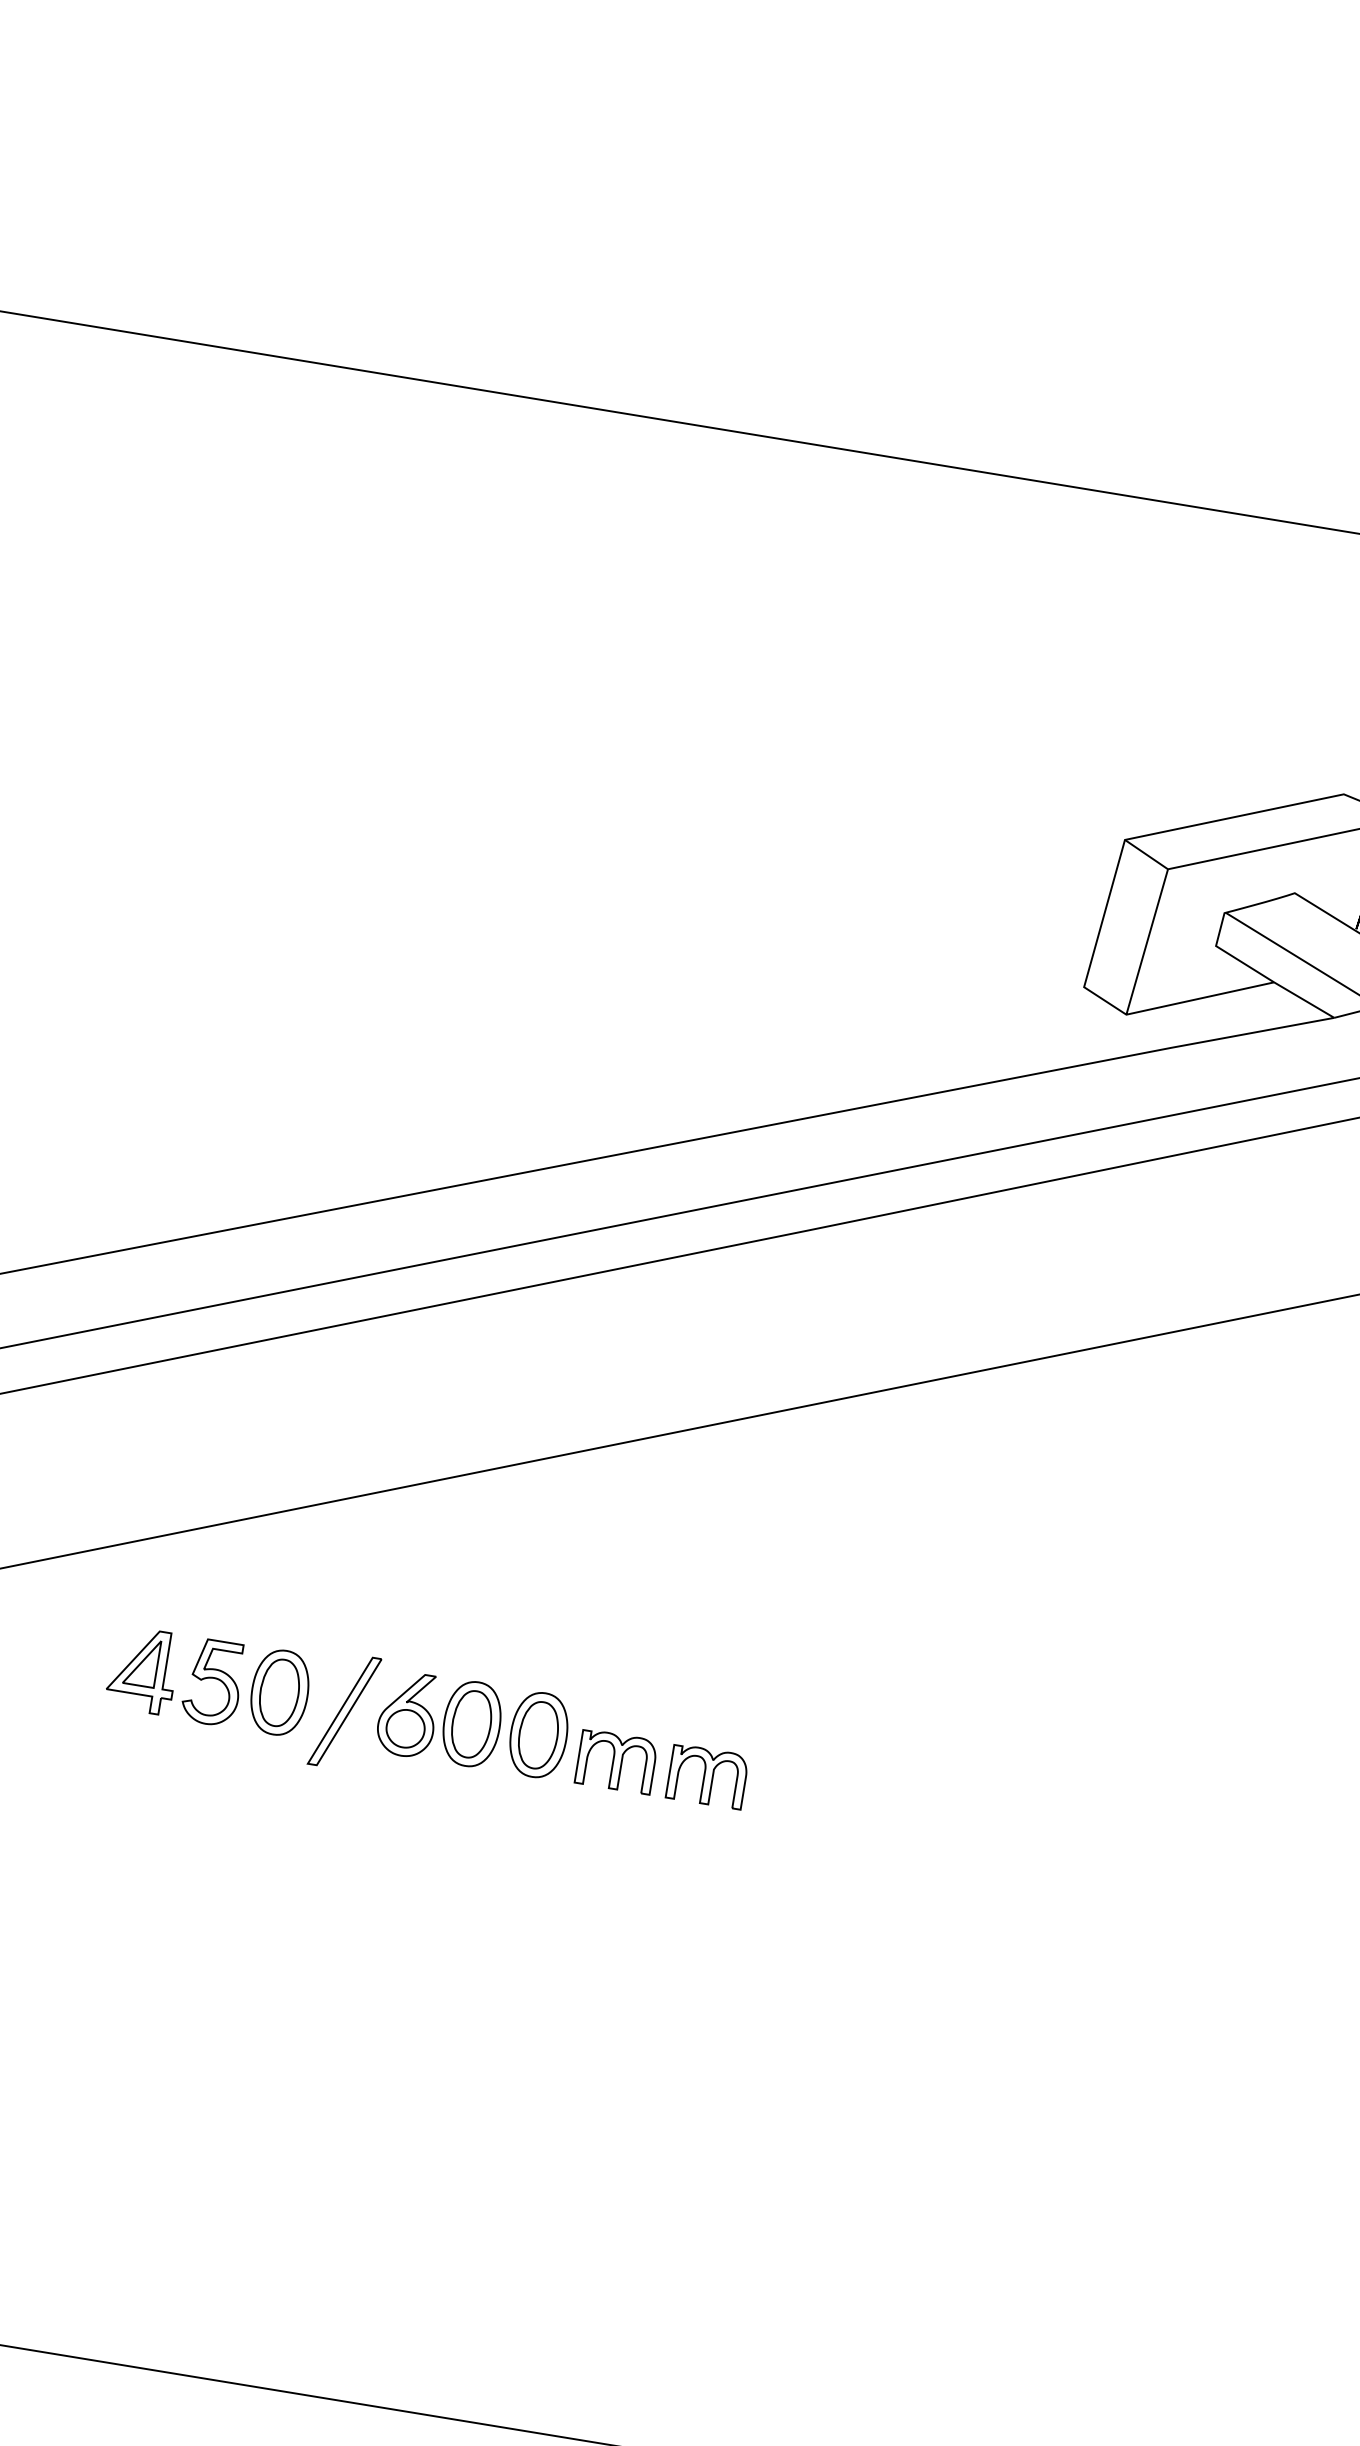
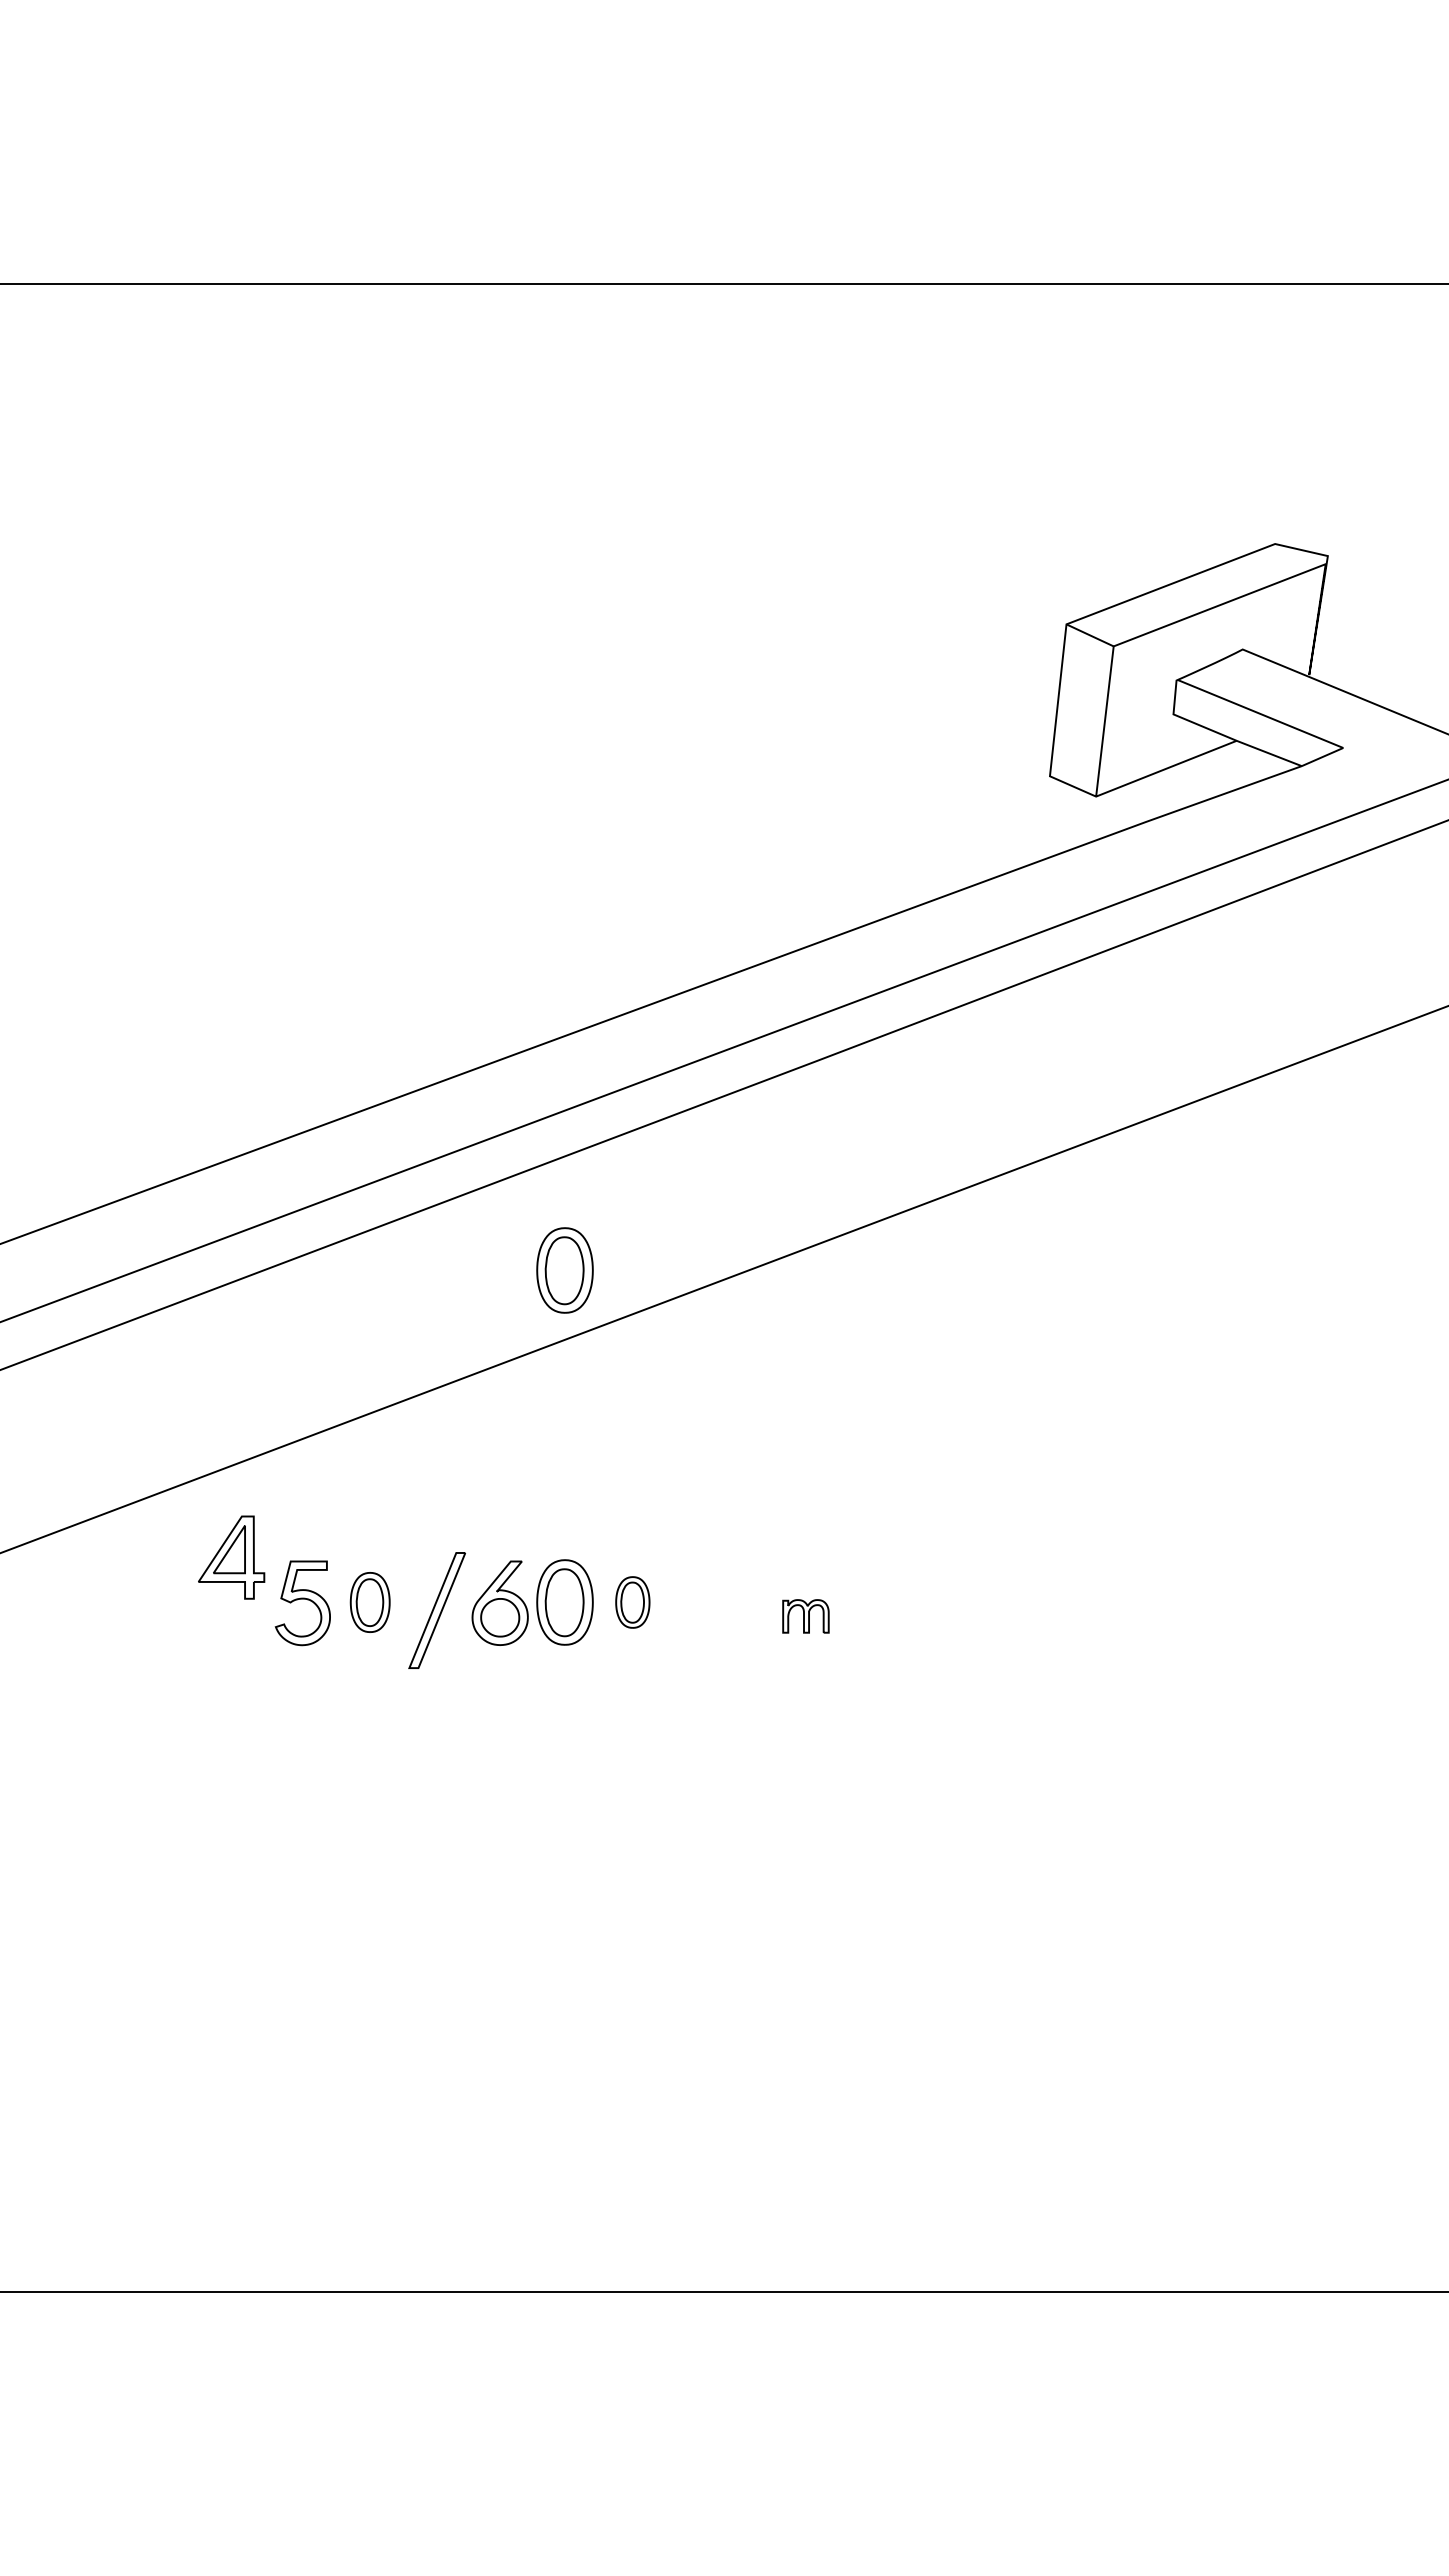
part: (525, 1396) -> (564, 1270), added
part: (142, 1670) -> (231, 1557), moved
part: (279, 1692) -> (369, 1602), size x0.7
part: (538, 1735) -> (632, 1602), size x0.6
part: (616, 1761) -> (713, 1616), removed
part: (707, 1776) -> (805, 1616), size x0.6

